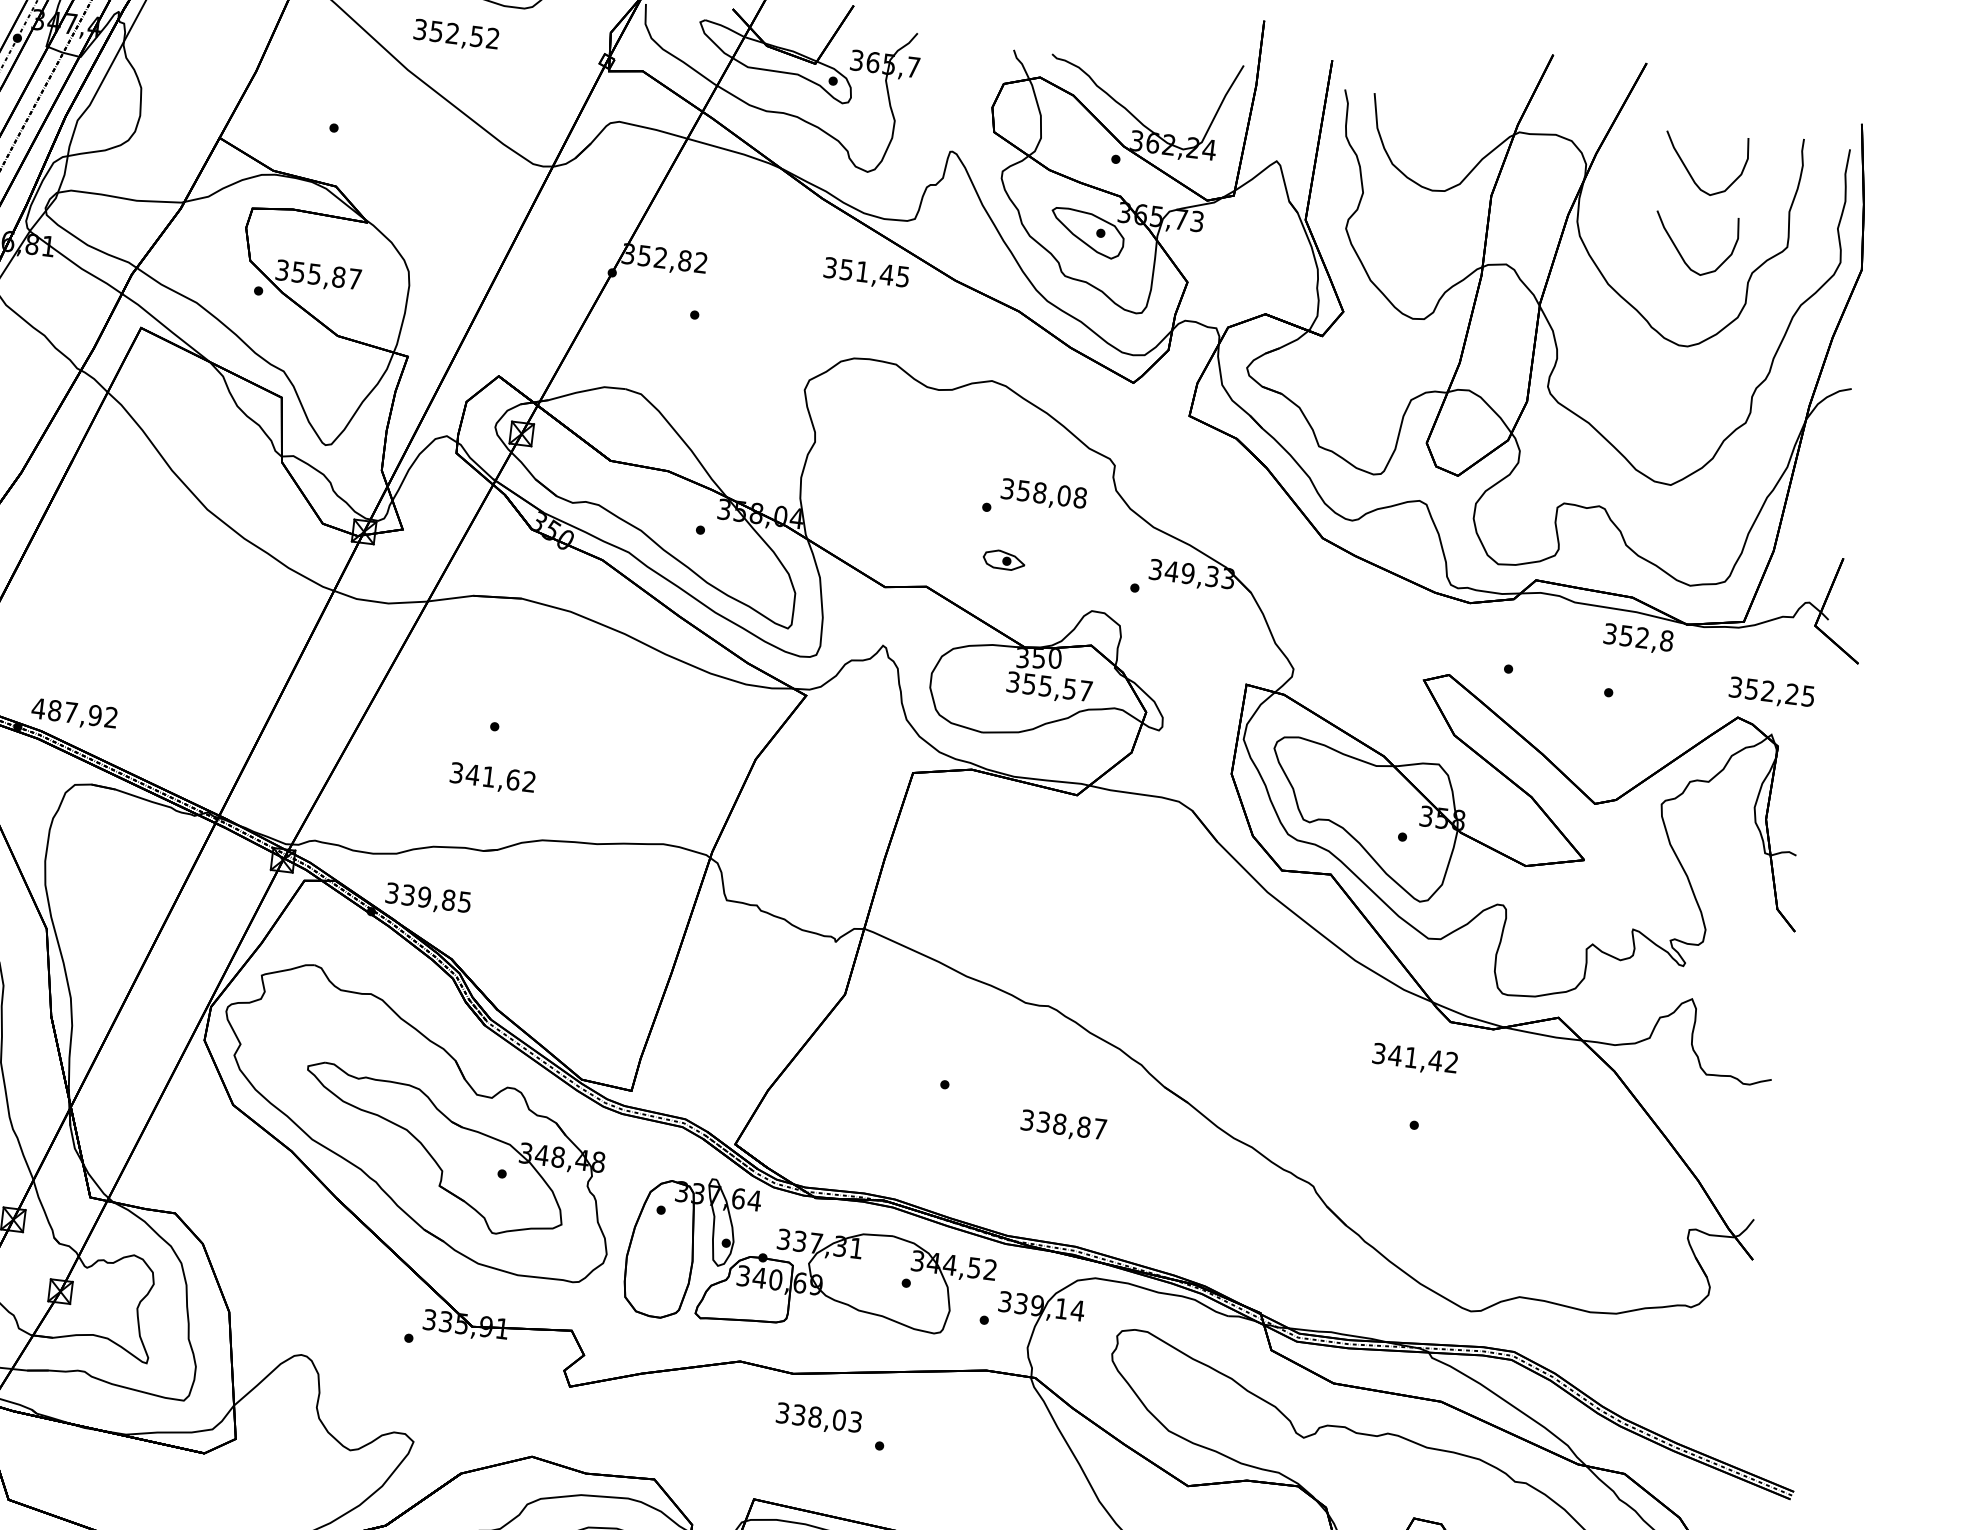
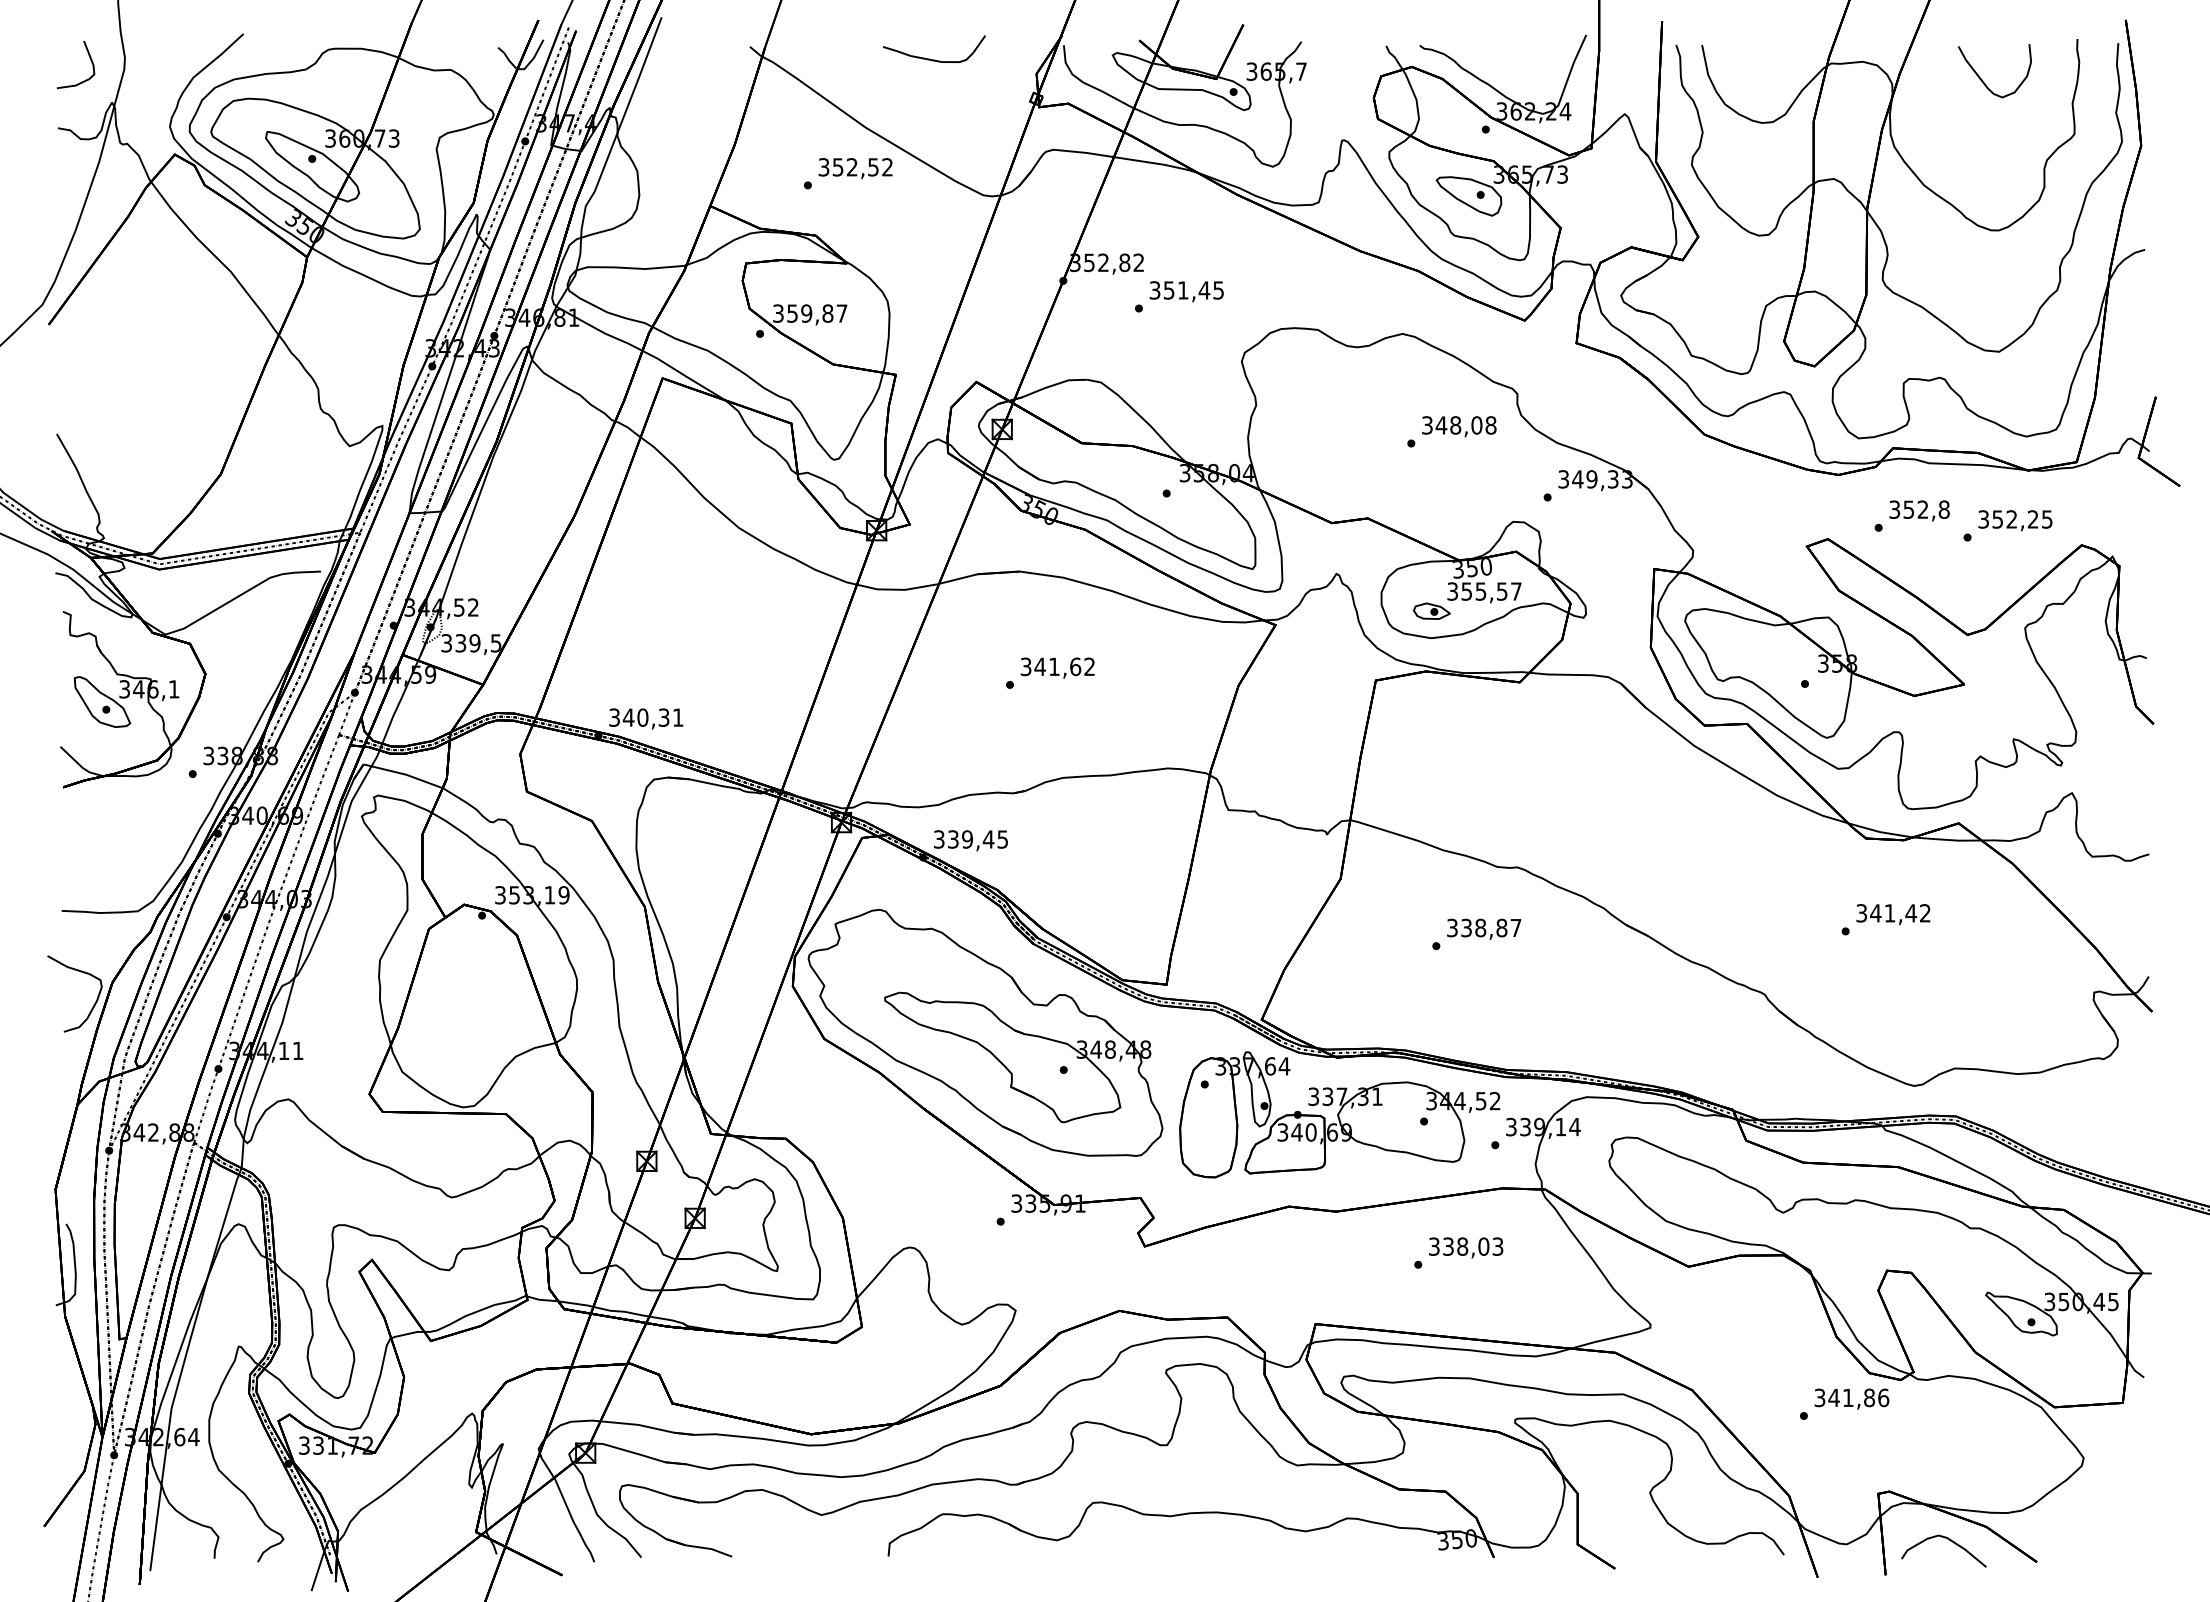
text: (456, 35) -> (855, 168), moved
curve: (1680, 251) -> (1982, 149), removed
text: (866, 273) -> (1186, 291), moved
text: (314, 274) -> (806, 313), 355,87 -> 359,87
text: (1023, 491) -> (1441, 425), 358,08 -> 348,08
part: (1003, 559) -> (1431, 610), moved
text: (1638, 638) -> (1919, 510), moved
text: (1771, 692) -> (2015, 520), moved
text: (74, 712) -> (645, 717), 487,92 -> 340,31
text: (492, 778) -> (1057, 667), moved
text: (448, 900) -> (988, 839), 339,85 -> 339,45
text: (1415, 1059) -> (1893, 914), moved
text: (1064, 1125) -> (1484, 928), moved
text: (819, 1418) -> (1466, 1247), moved

